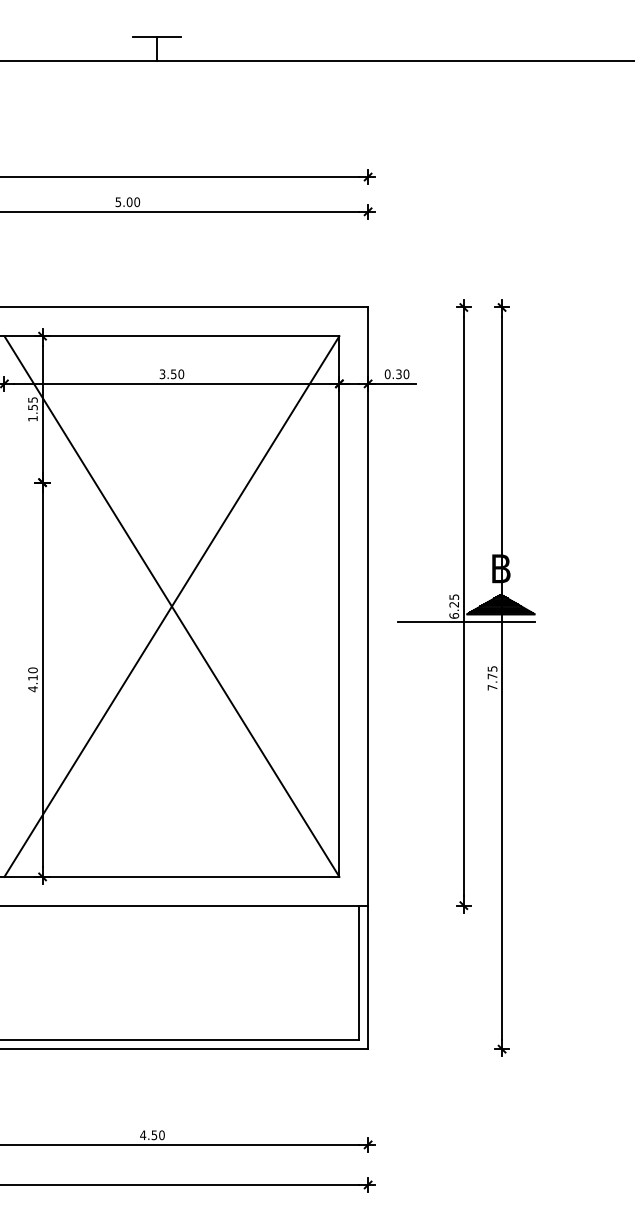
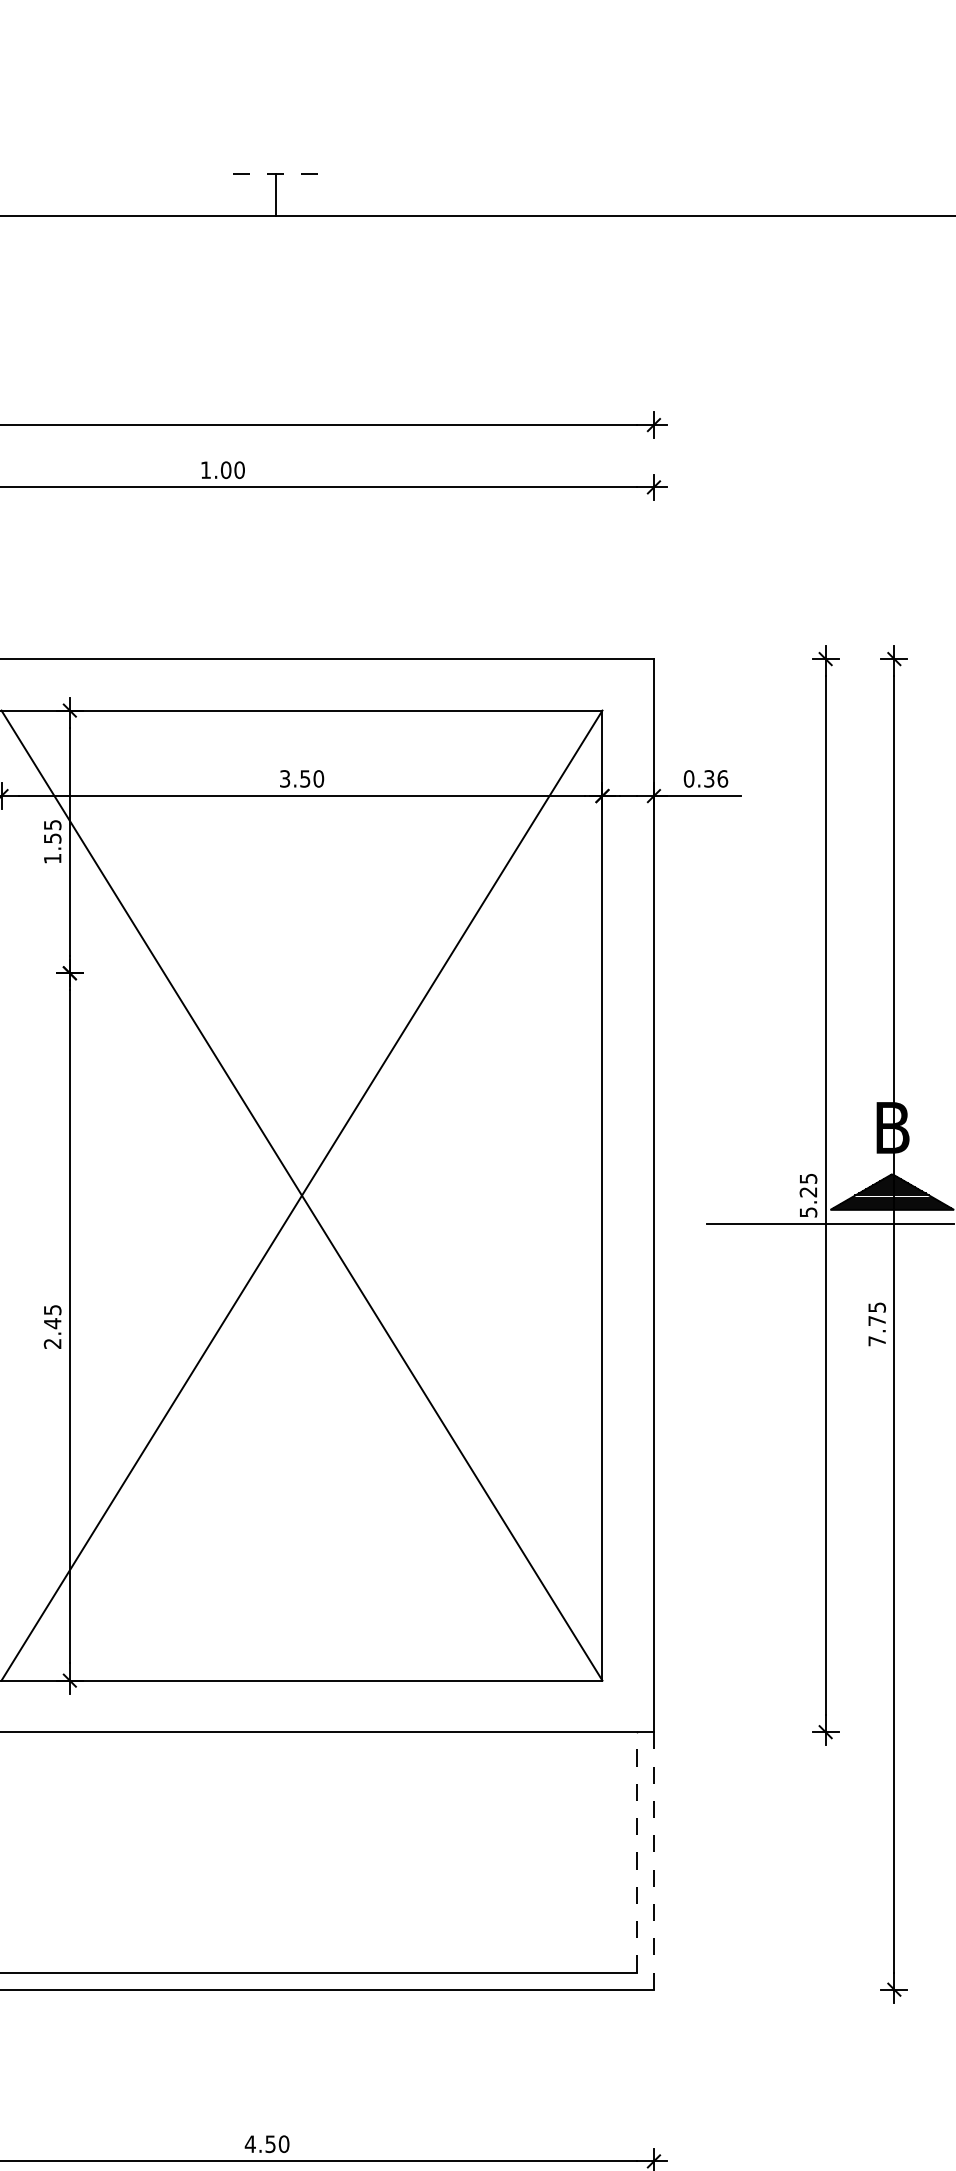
line: (157, 36) -> (276, 172), solid -> dashed
text: (118, 202) -> (206, 470), 5.00 -> 1.00
text: (406, 373) -> (722, 777), 0.30 -> 0.36
text: (454, 615) -> (808, 1211), 6.25 -> 5.25
text: (32, 679) -> (51, 1326), 4.10 -> 2.45
line: (358, 972) -> (636, 1852), solid -> dashed
line: (368, 977) -> (654, 1861), solid -> dashed

